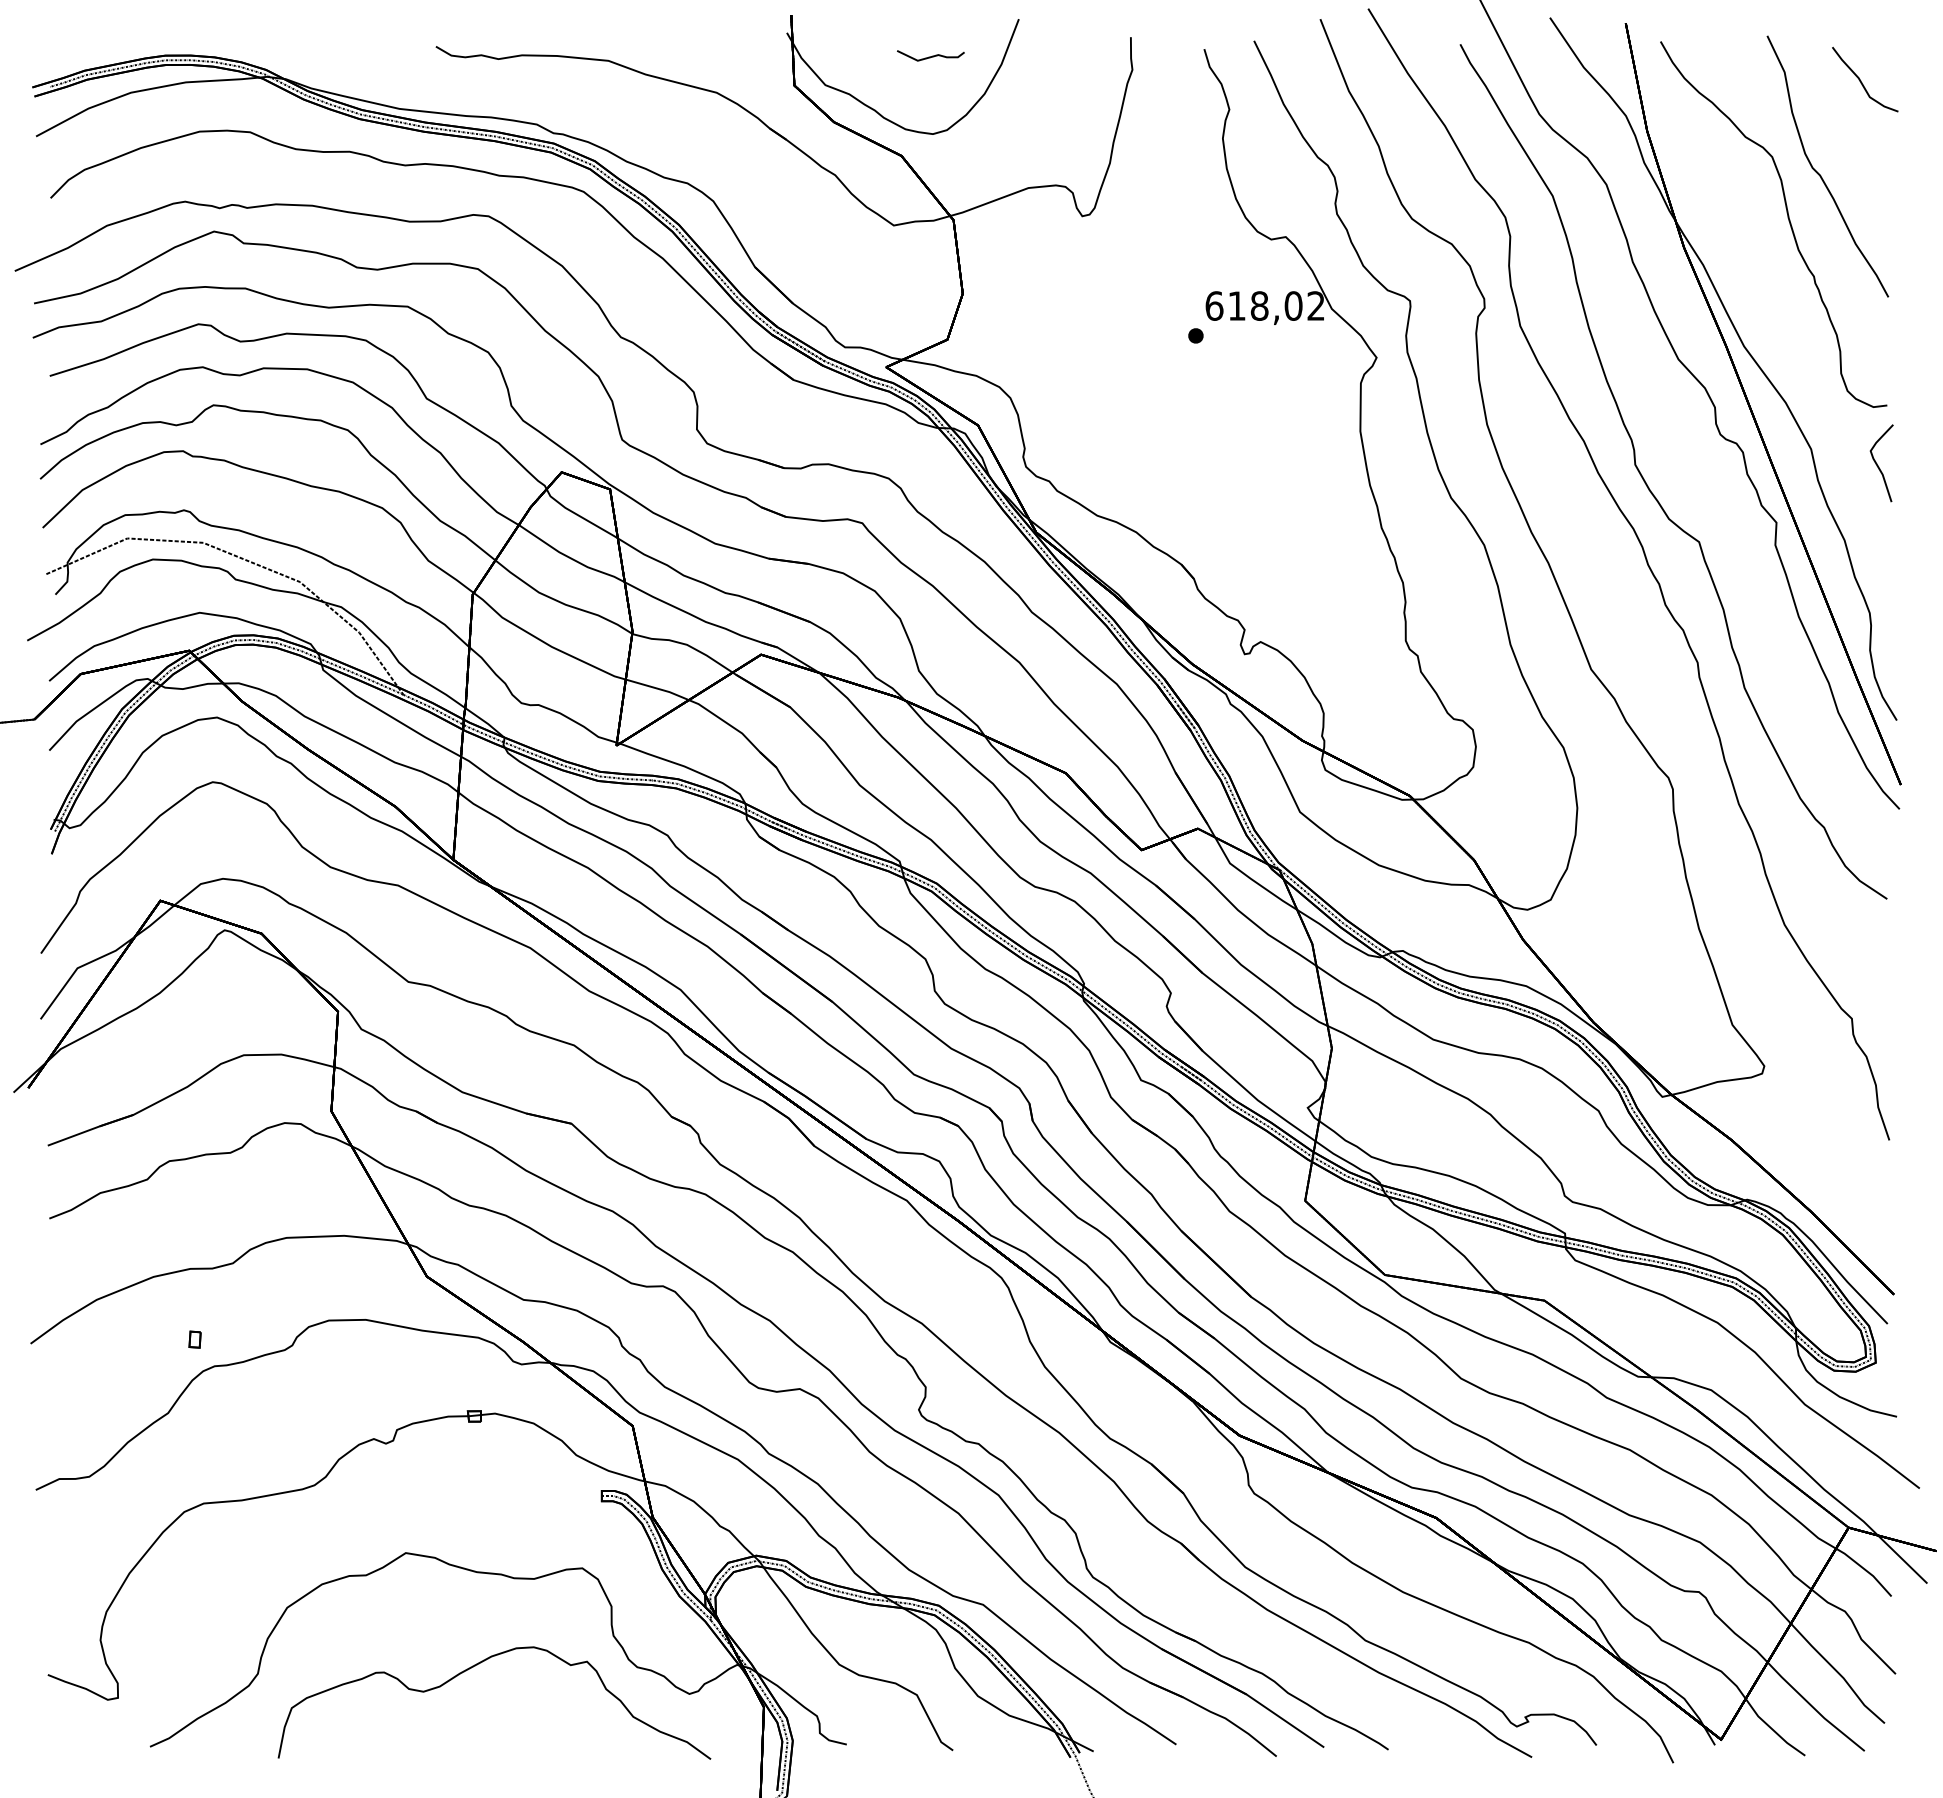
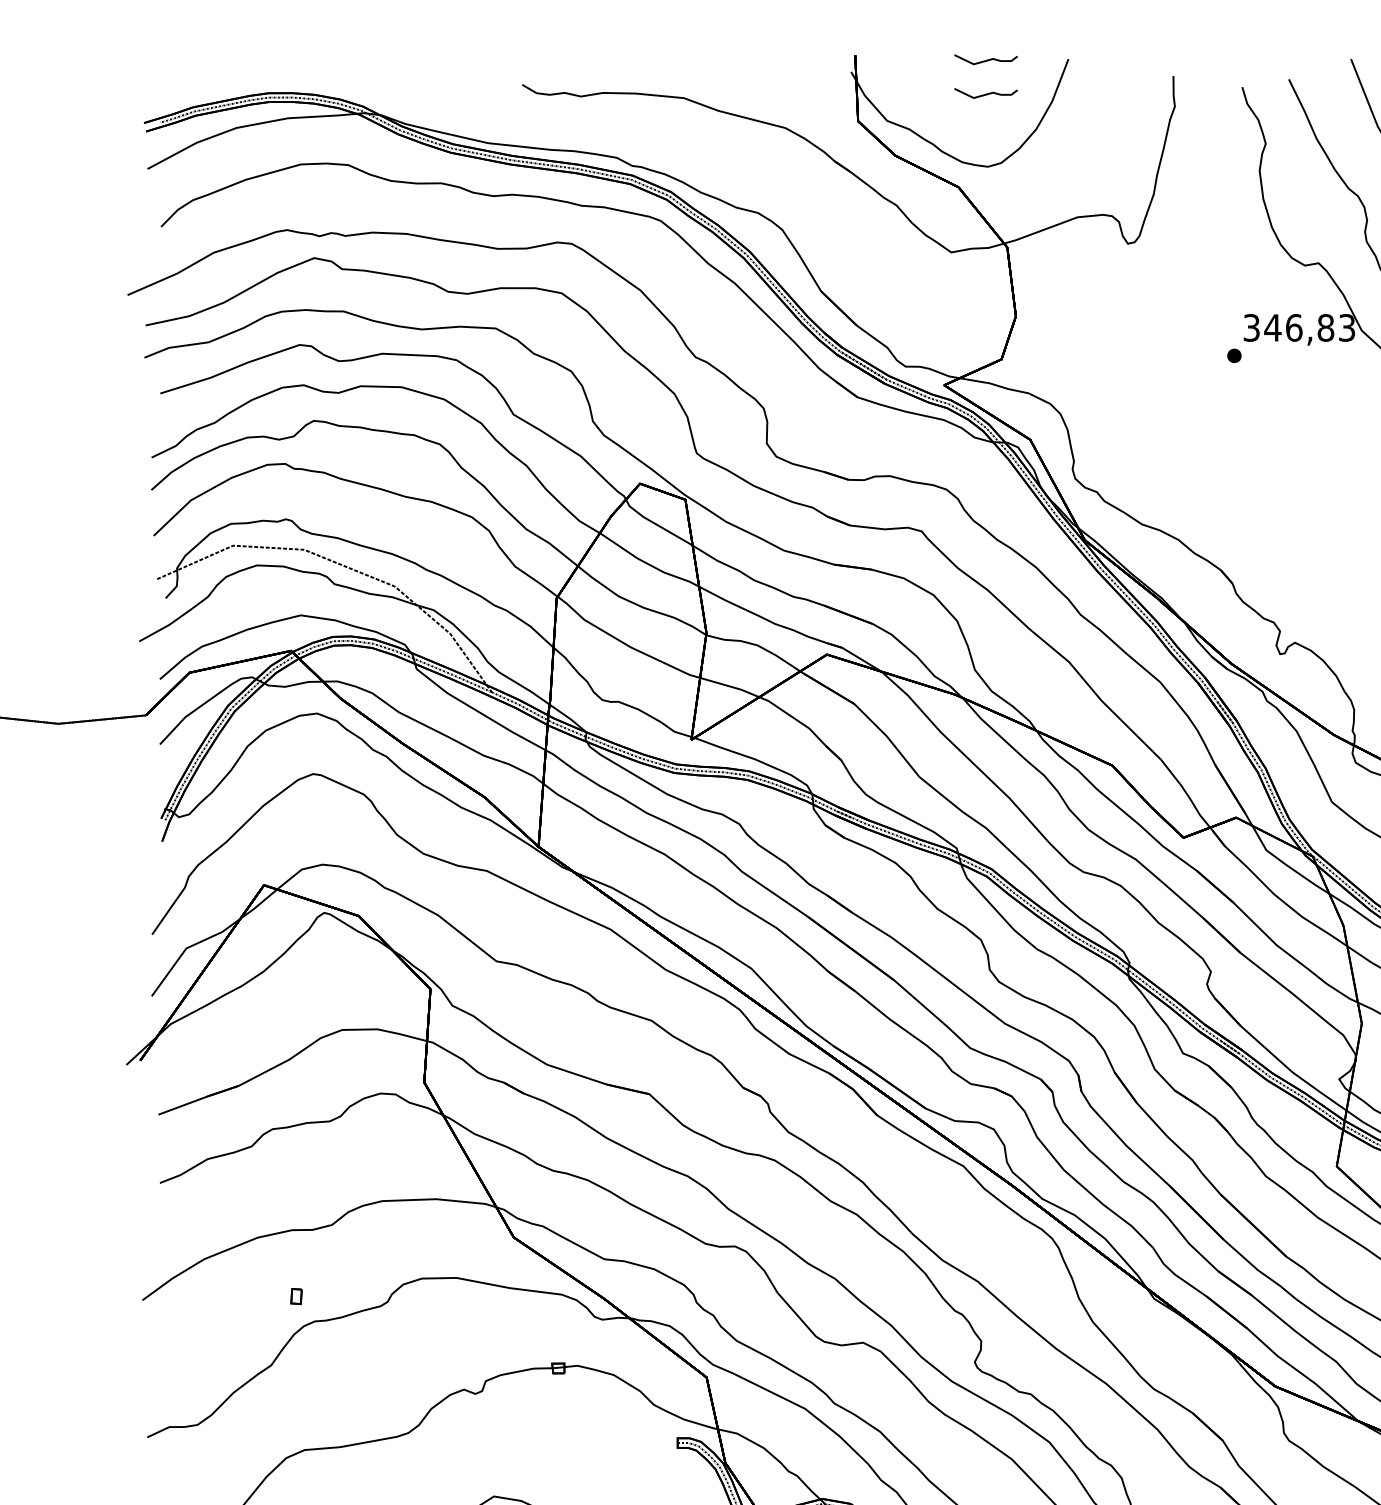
part: (930, 19) -> (985, 59), added
text: (1264, 305) -> (1298, 327), 618,02 -> 346,83

